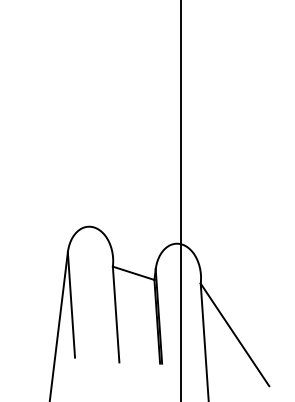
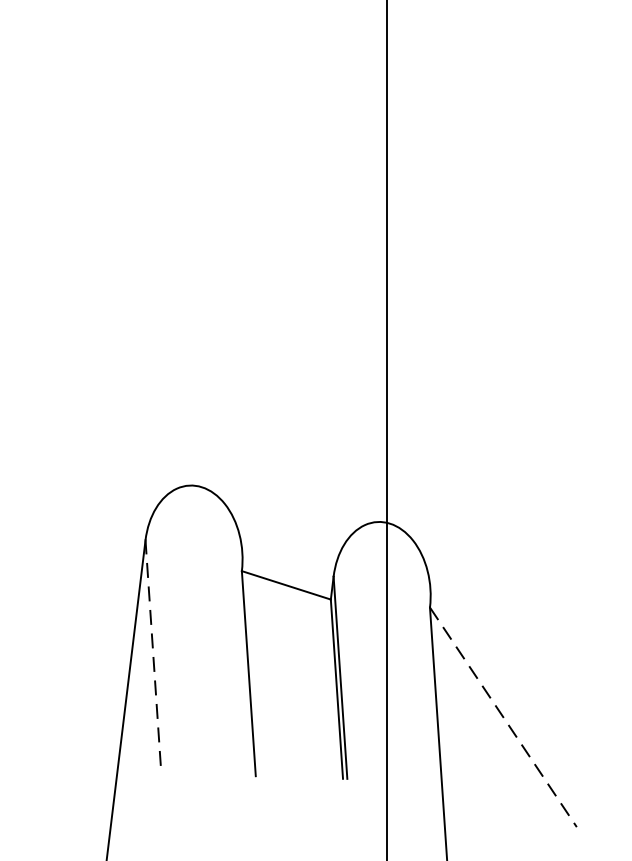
line: (71, 304) -> (153, 652), solid -> dashed
line: (235, 334) -> (504, 716), solid -> dashed

